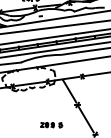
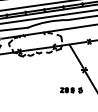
part: (51, 125) -> (71, 90), moved

